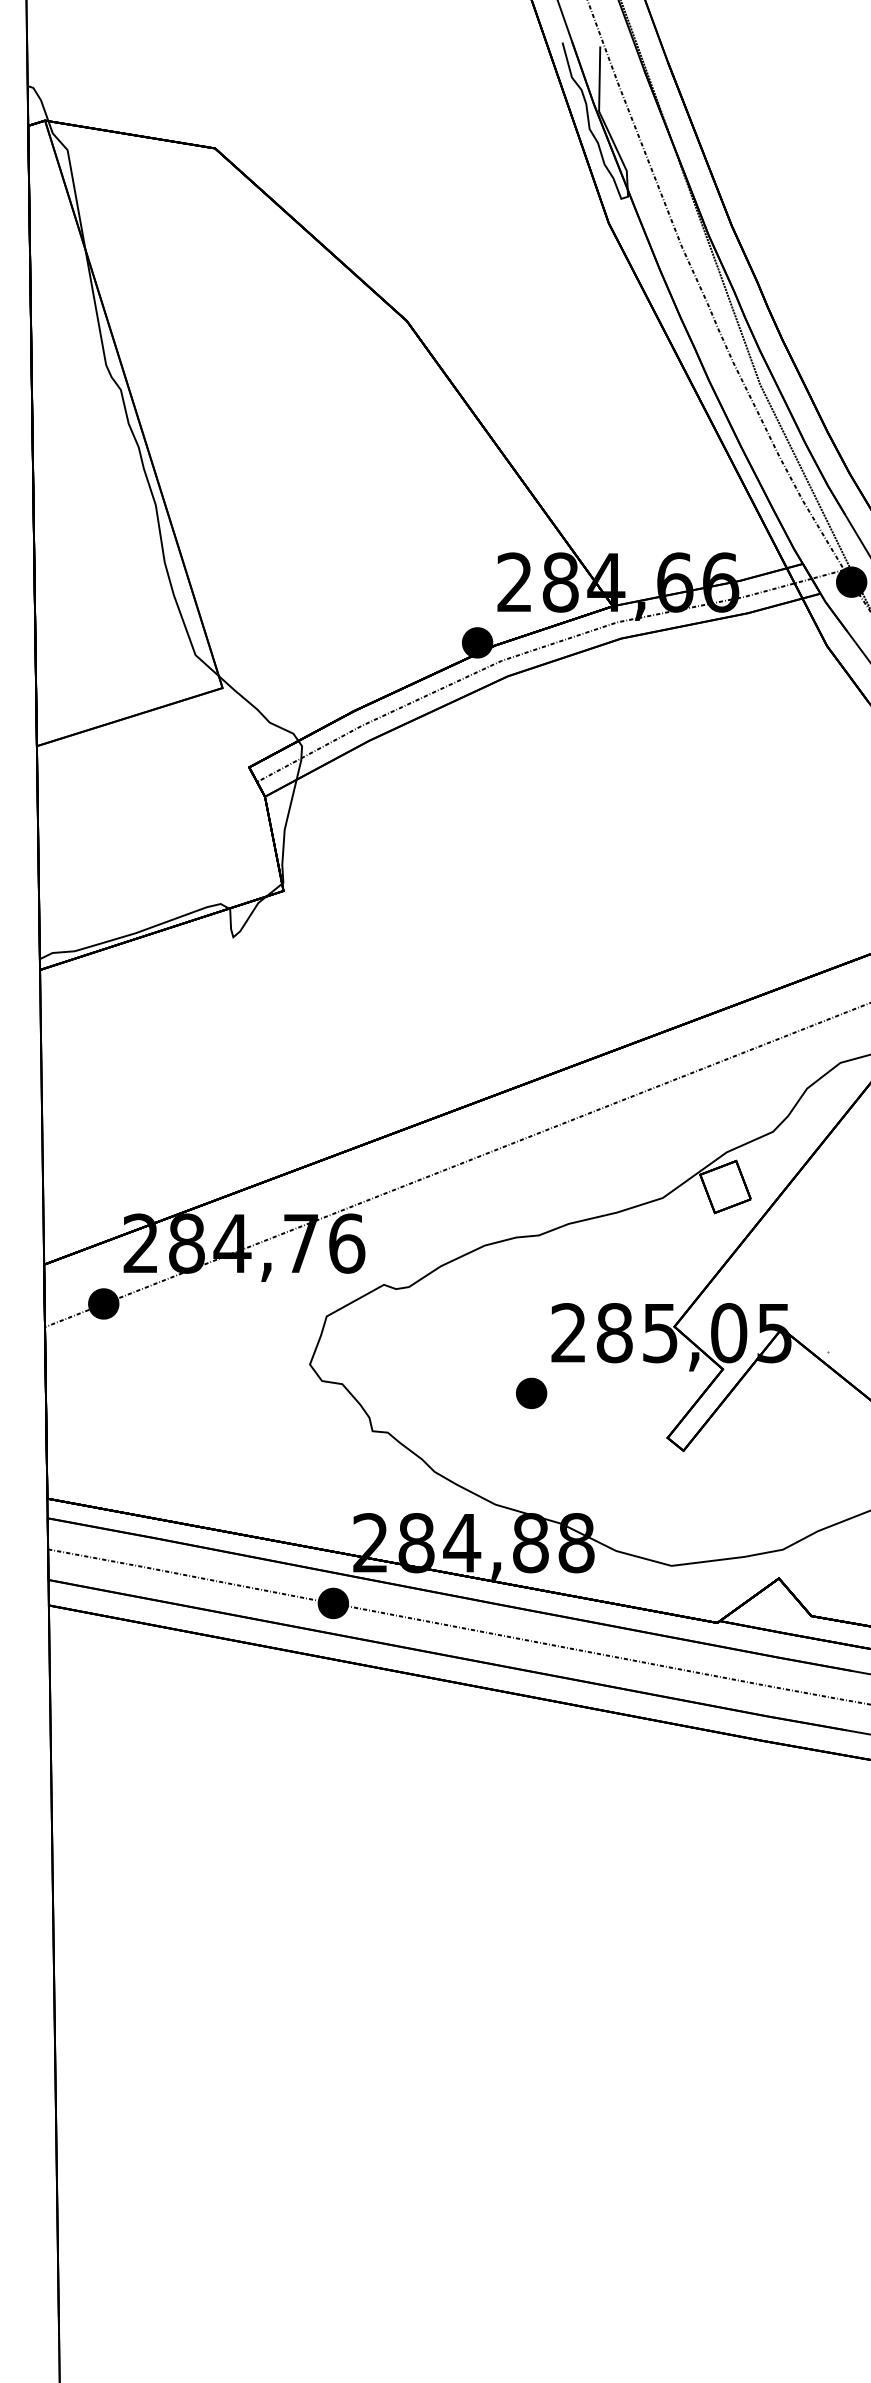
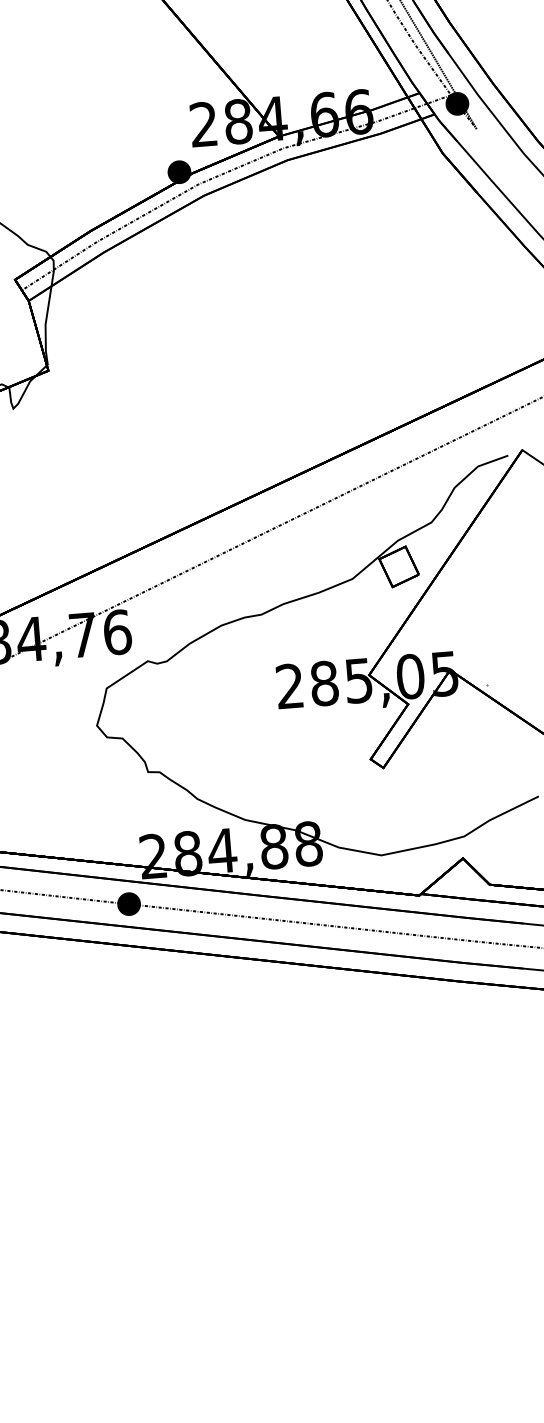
part: (531, 1392) -> (265, 733), removed

